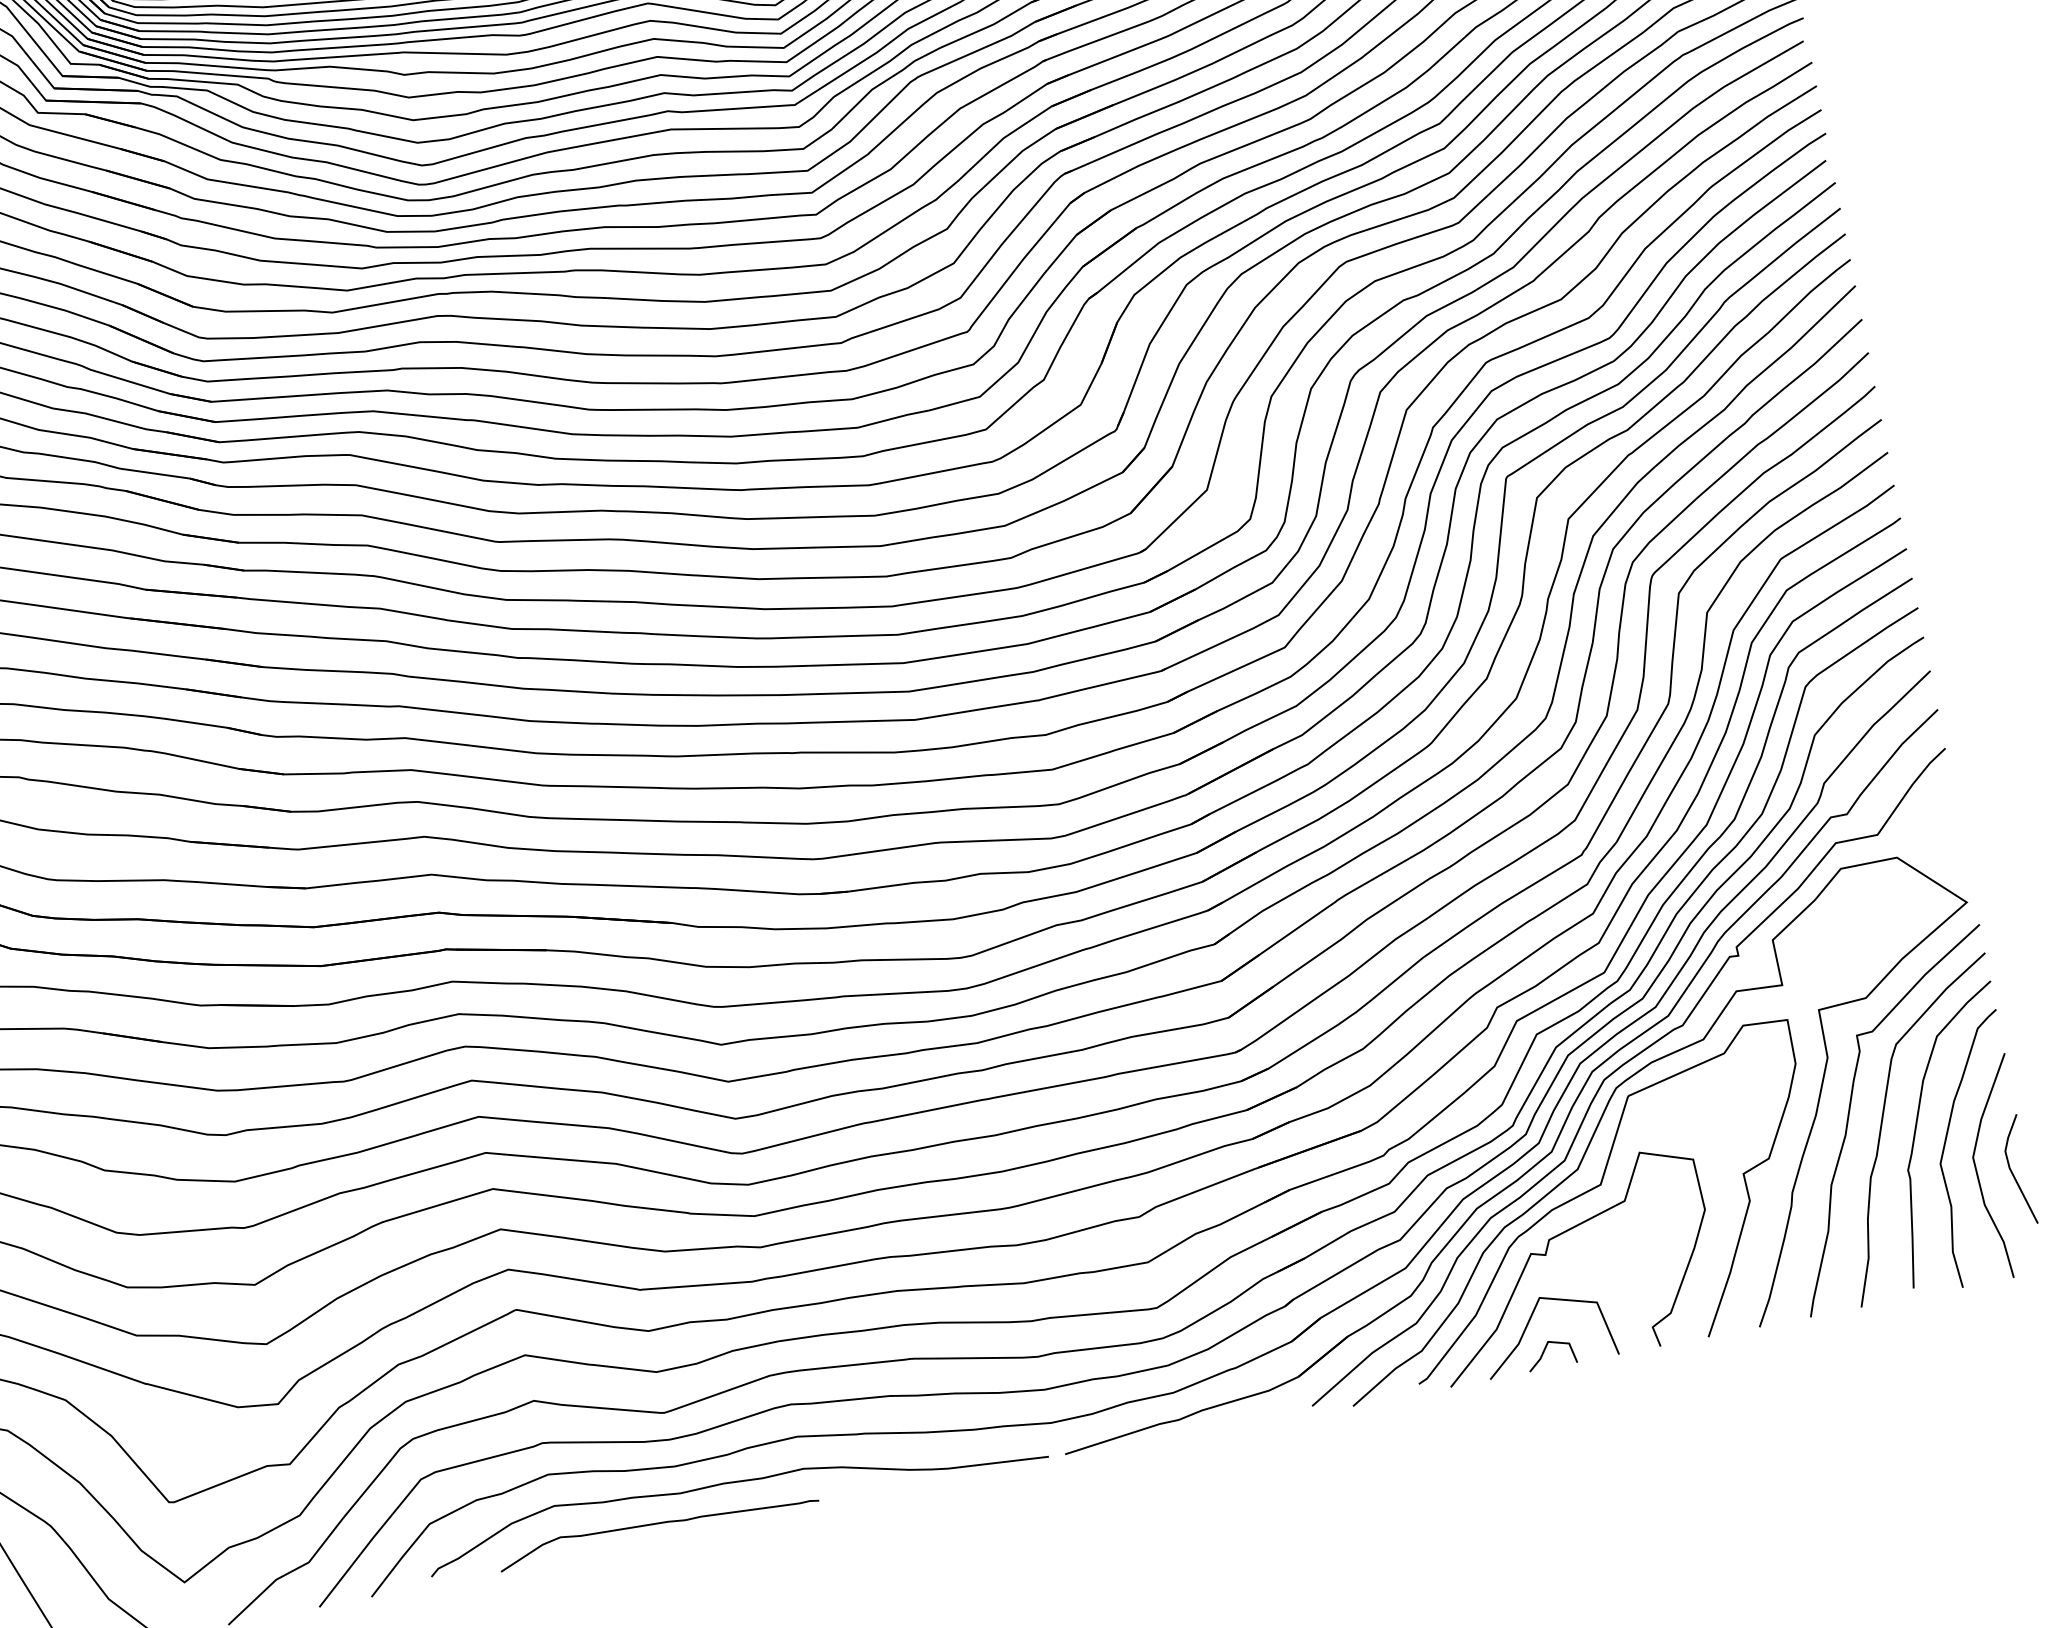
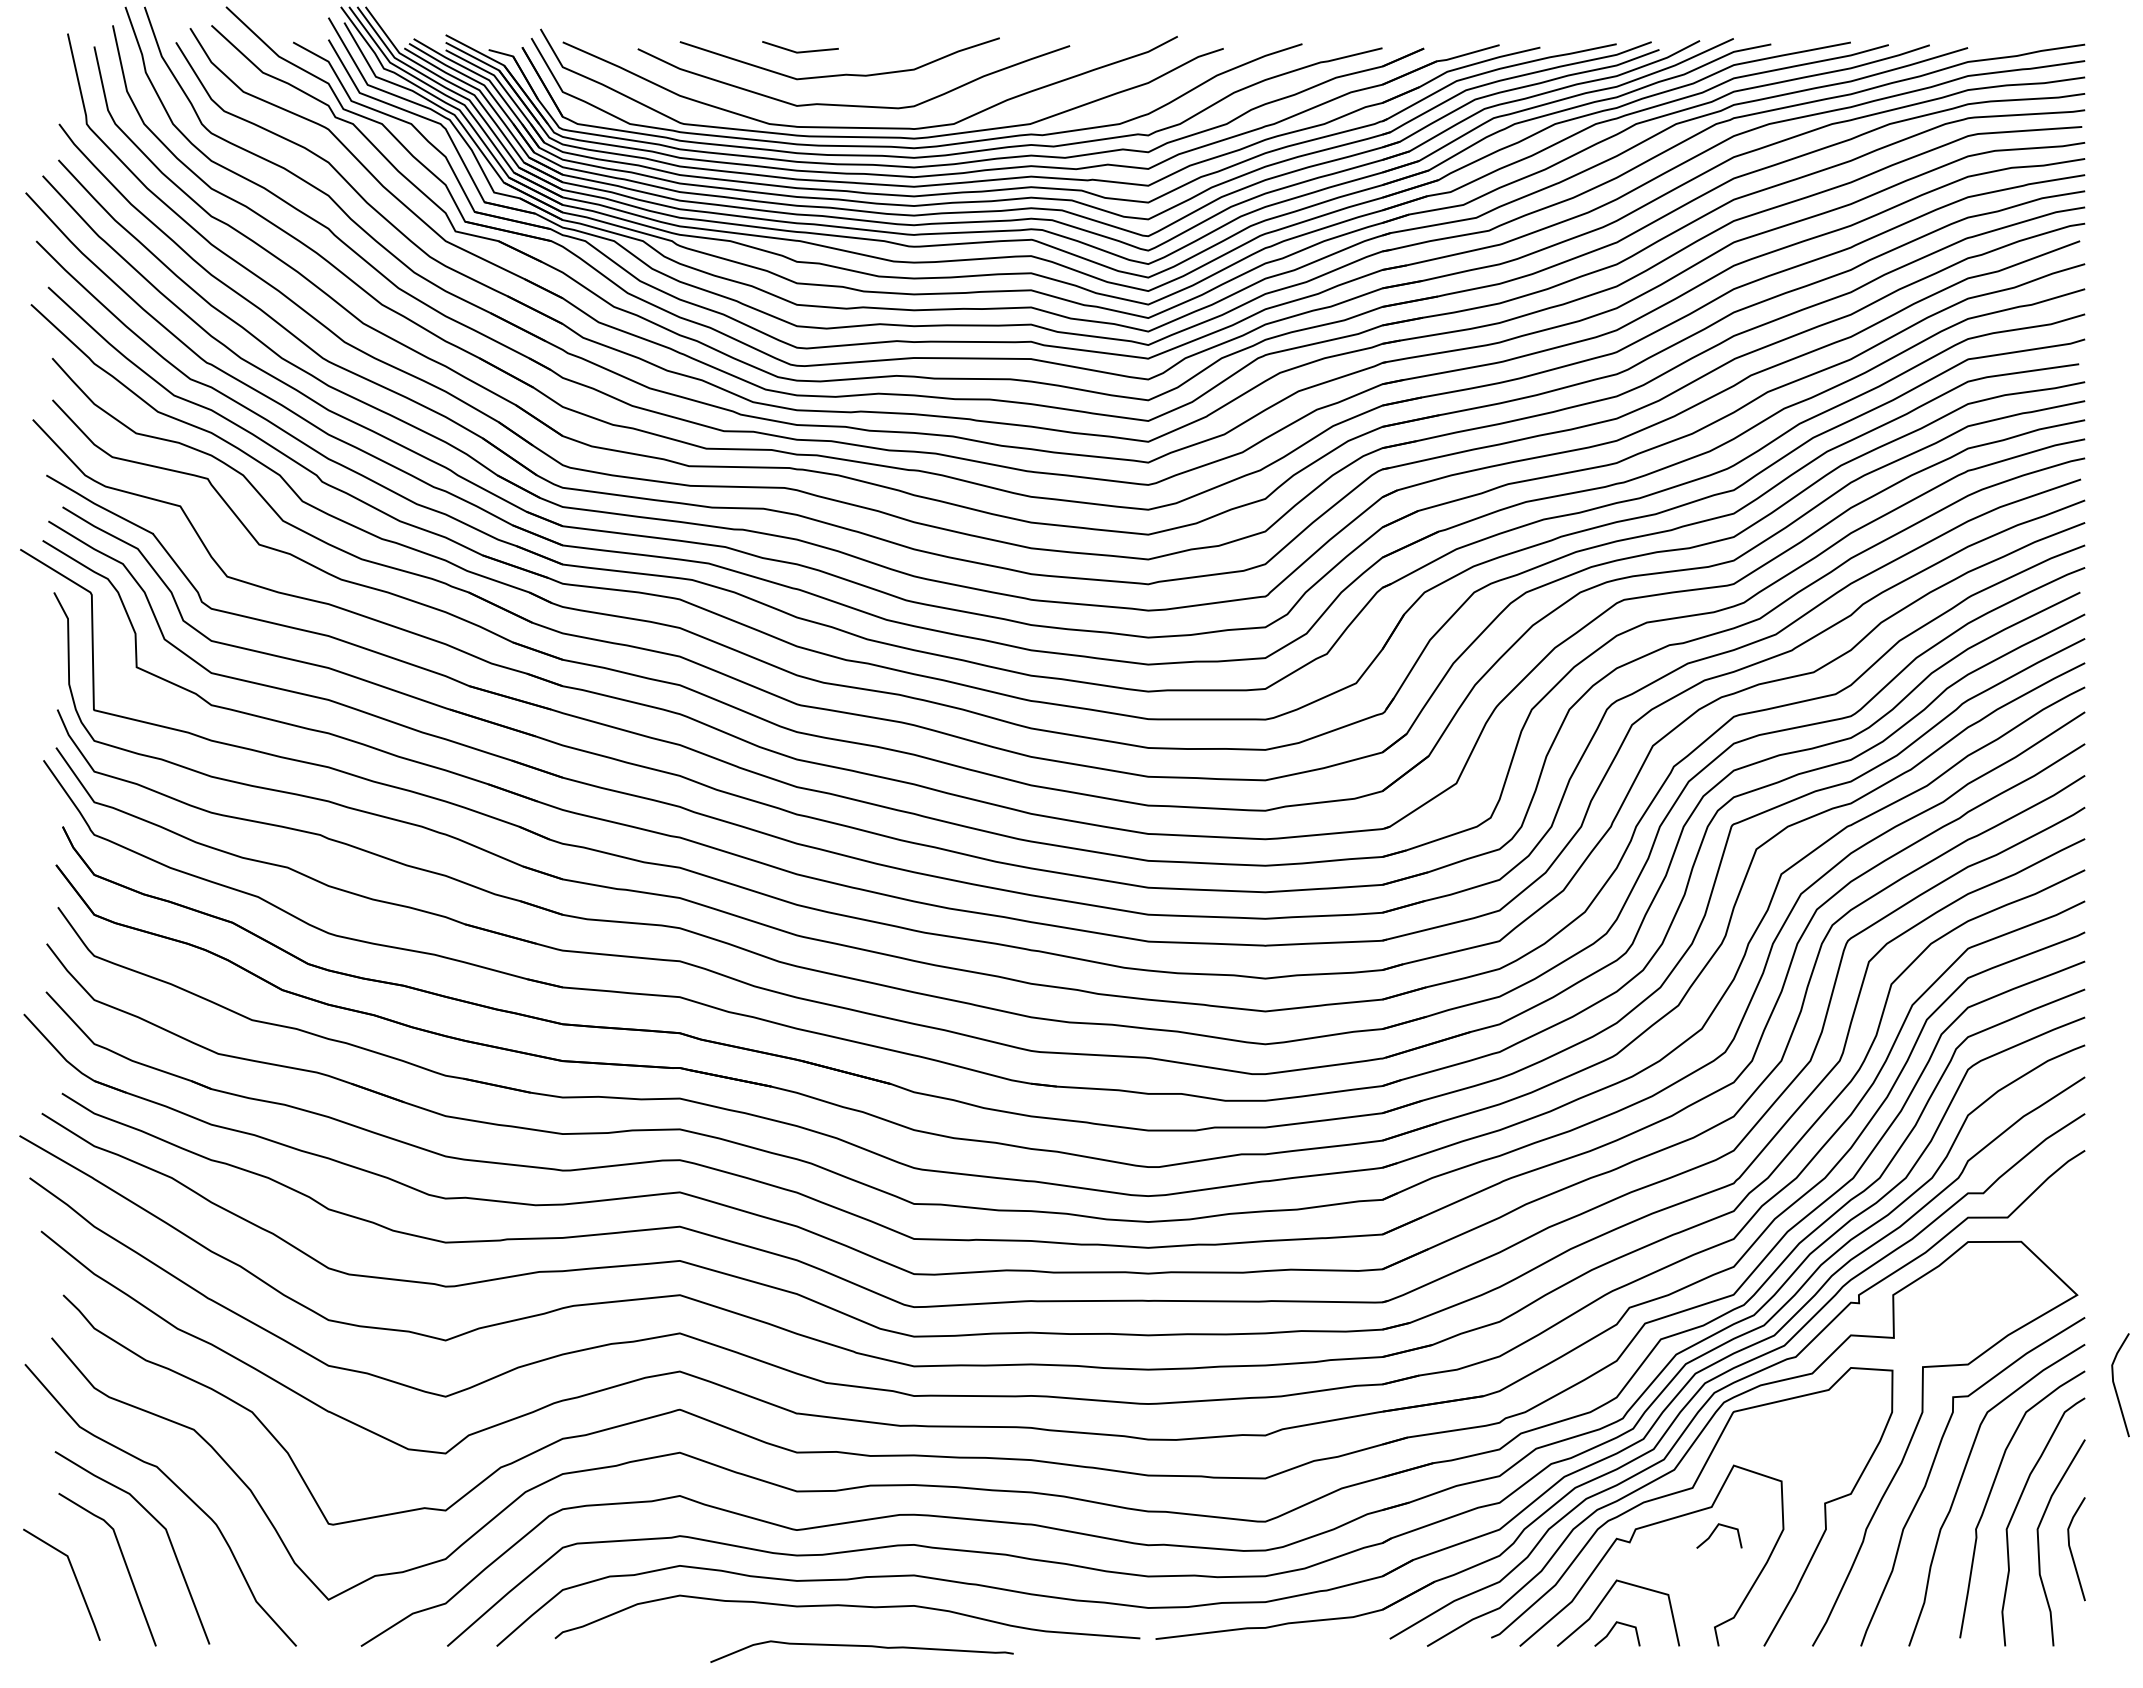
line: (2025, 989) -> (2115, 1385), added
line: (1632, 1228) -> (1713, 1533), added
curve: (657, 1524) -> (861, 1646), moved

